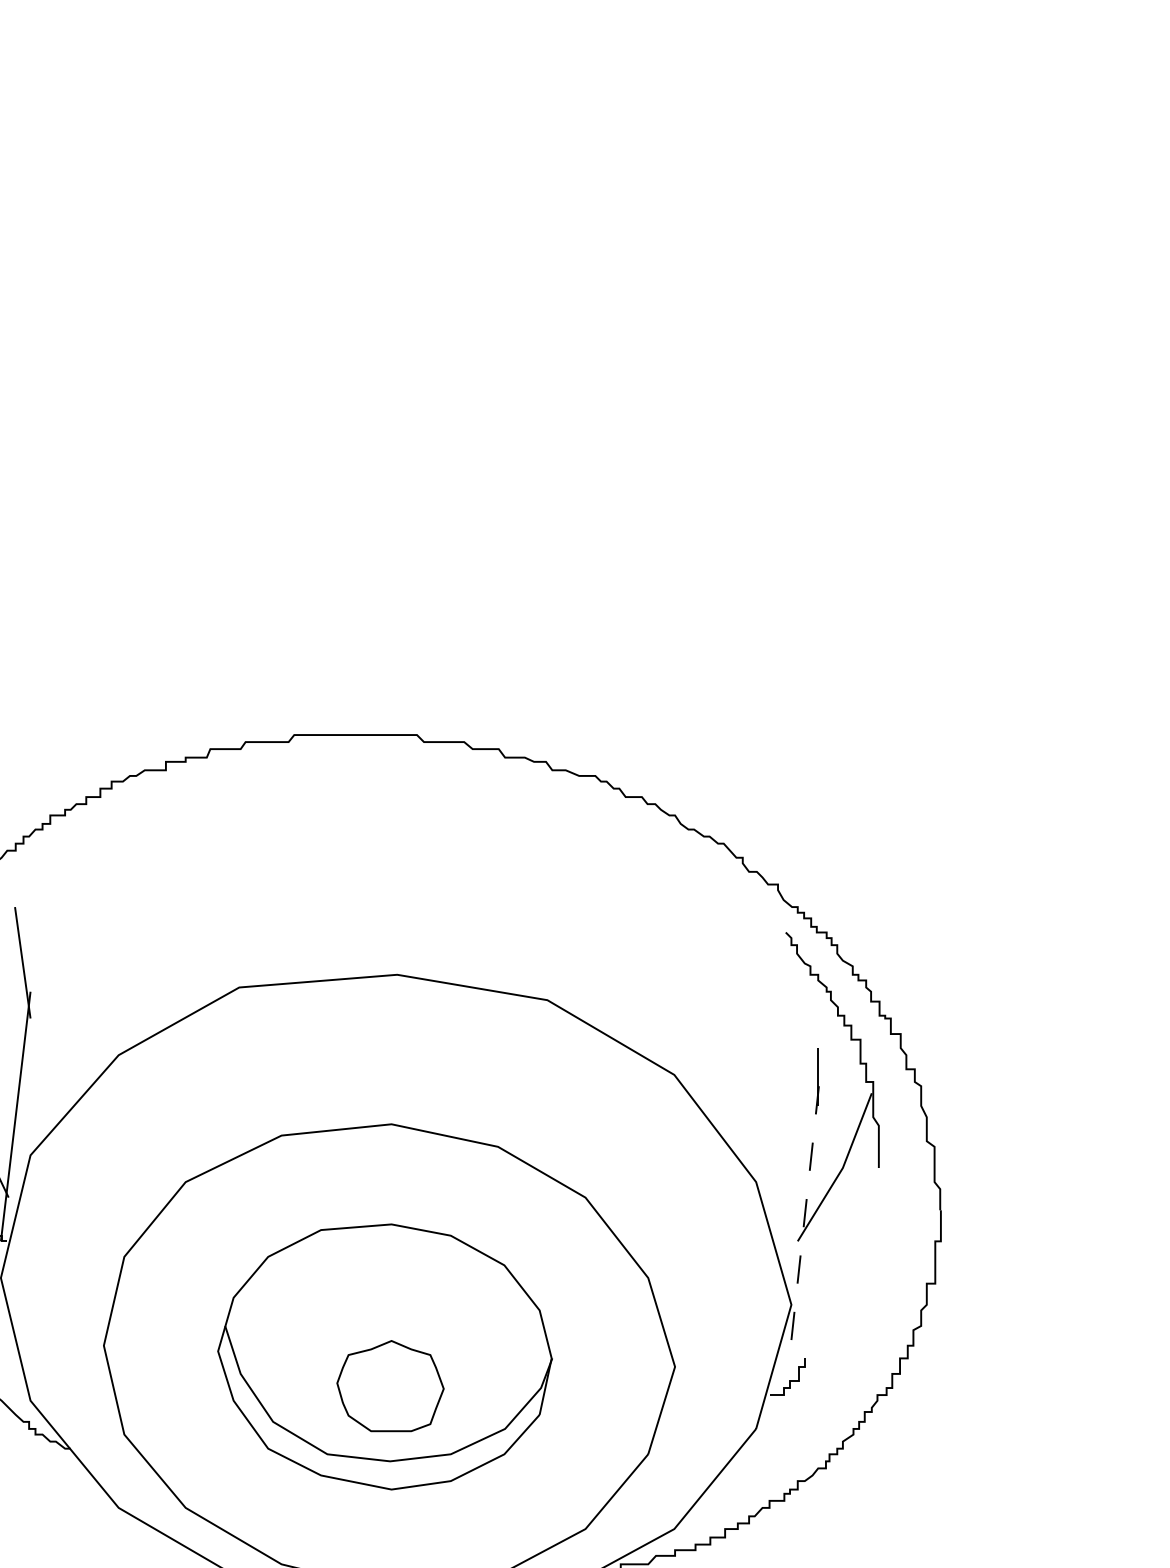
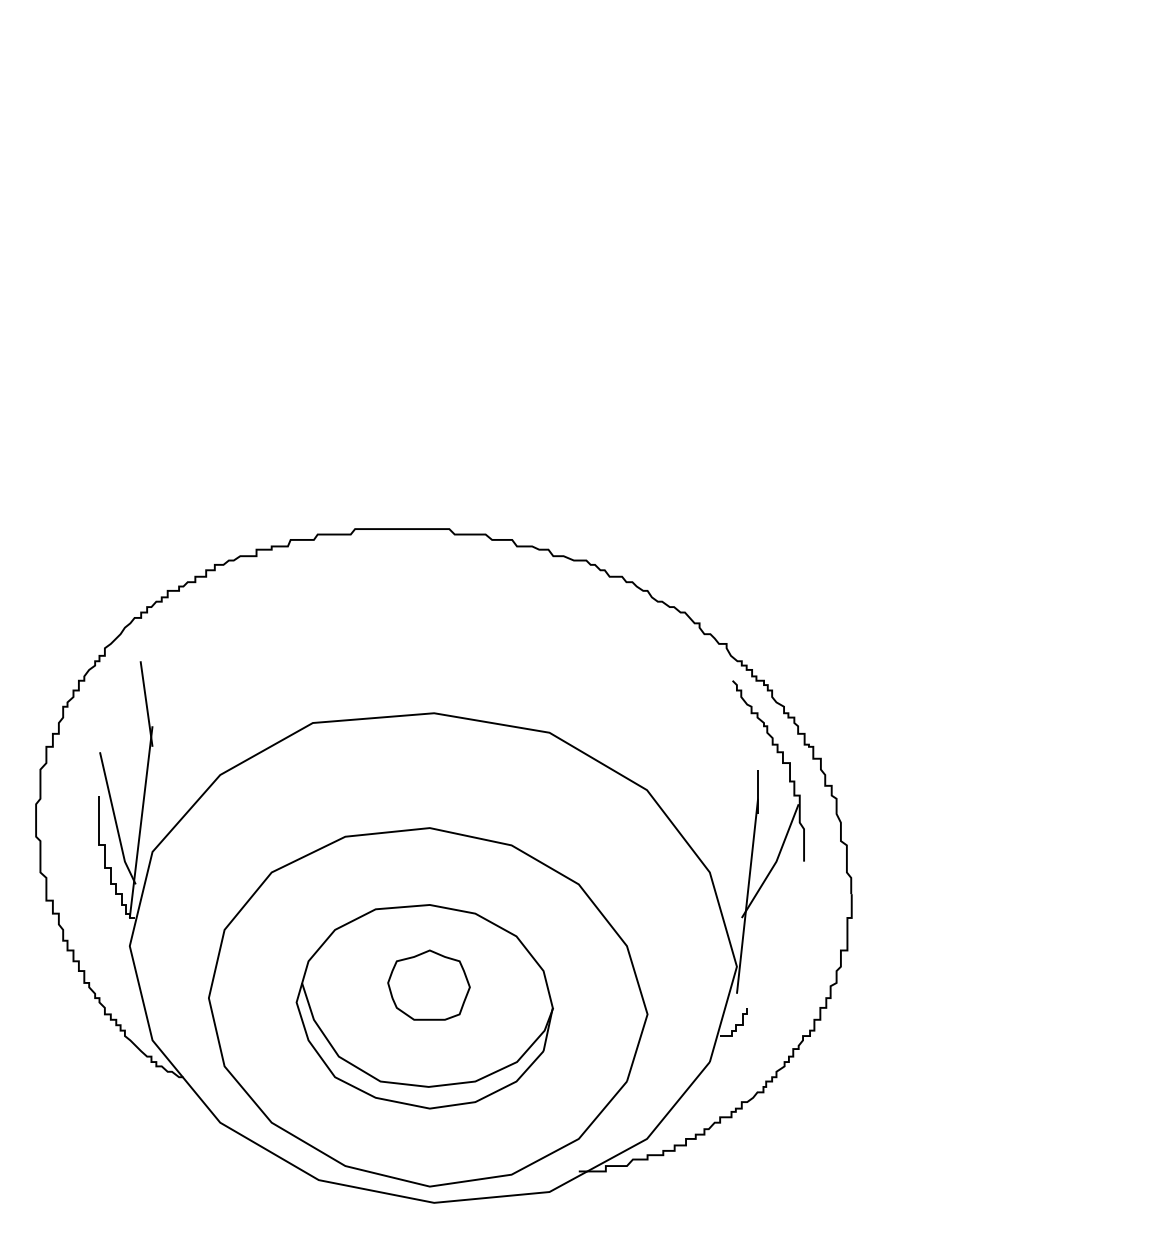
line: (805, 1212) -> (747, 895), dashed -> solid
part: (389, 1385) -> (428, 984), moved

